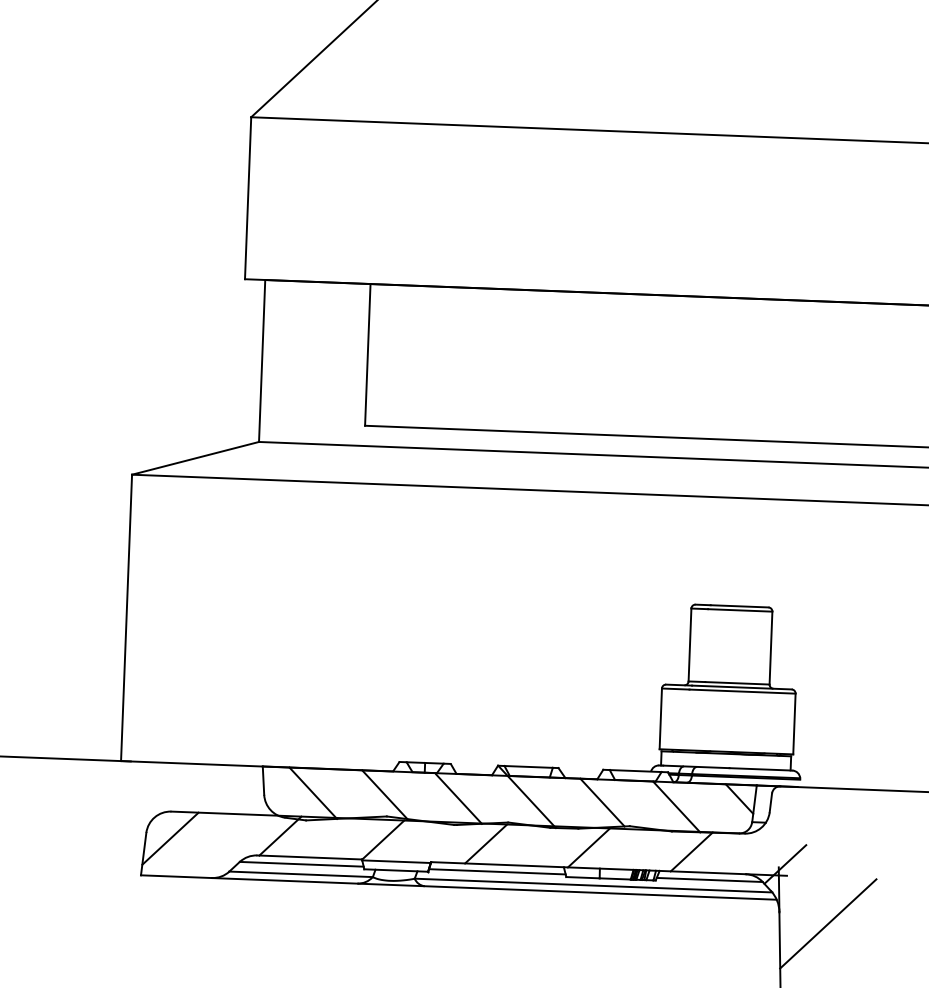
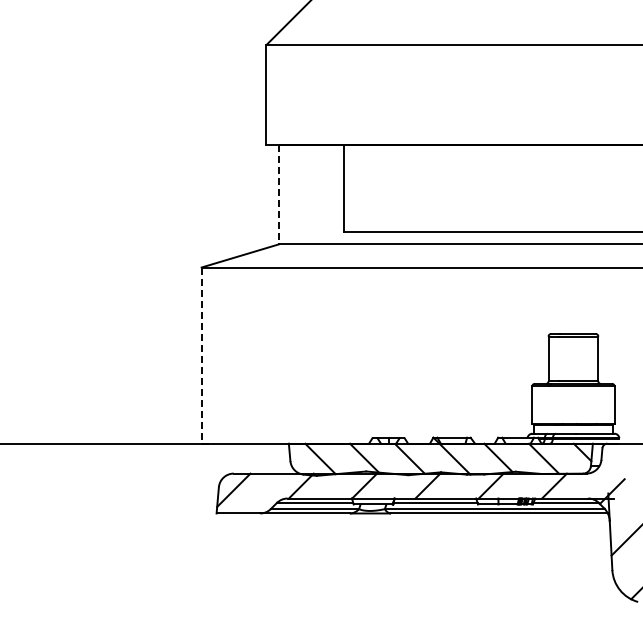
line: (261, 360) -> (278, 194), solid -> dashed
line: (126, 619) -> (201, 356), solid -> dashed

